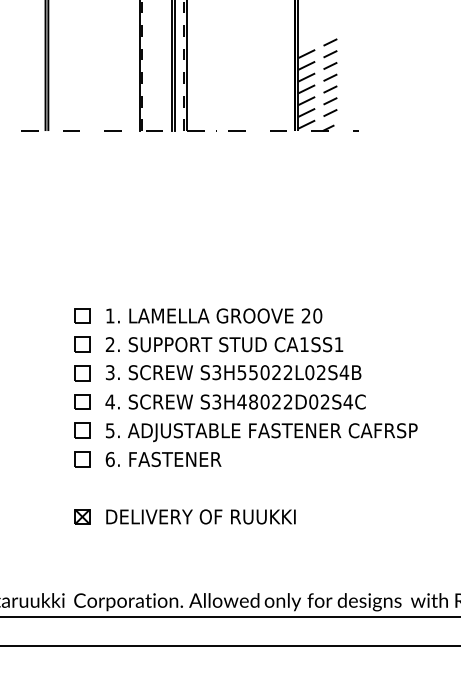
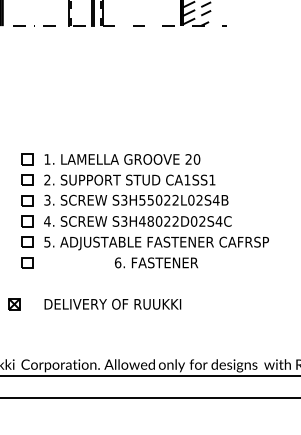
text: (163, 459) -> (156, 262), moved
part: (82, 516) -> (14, 304), moved

